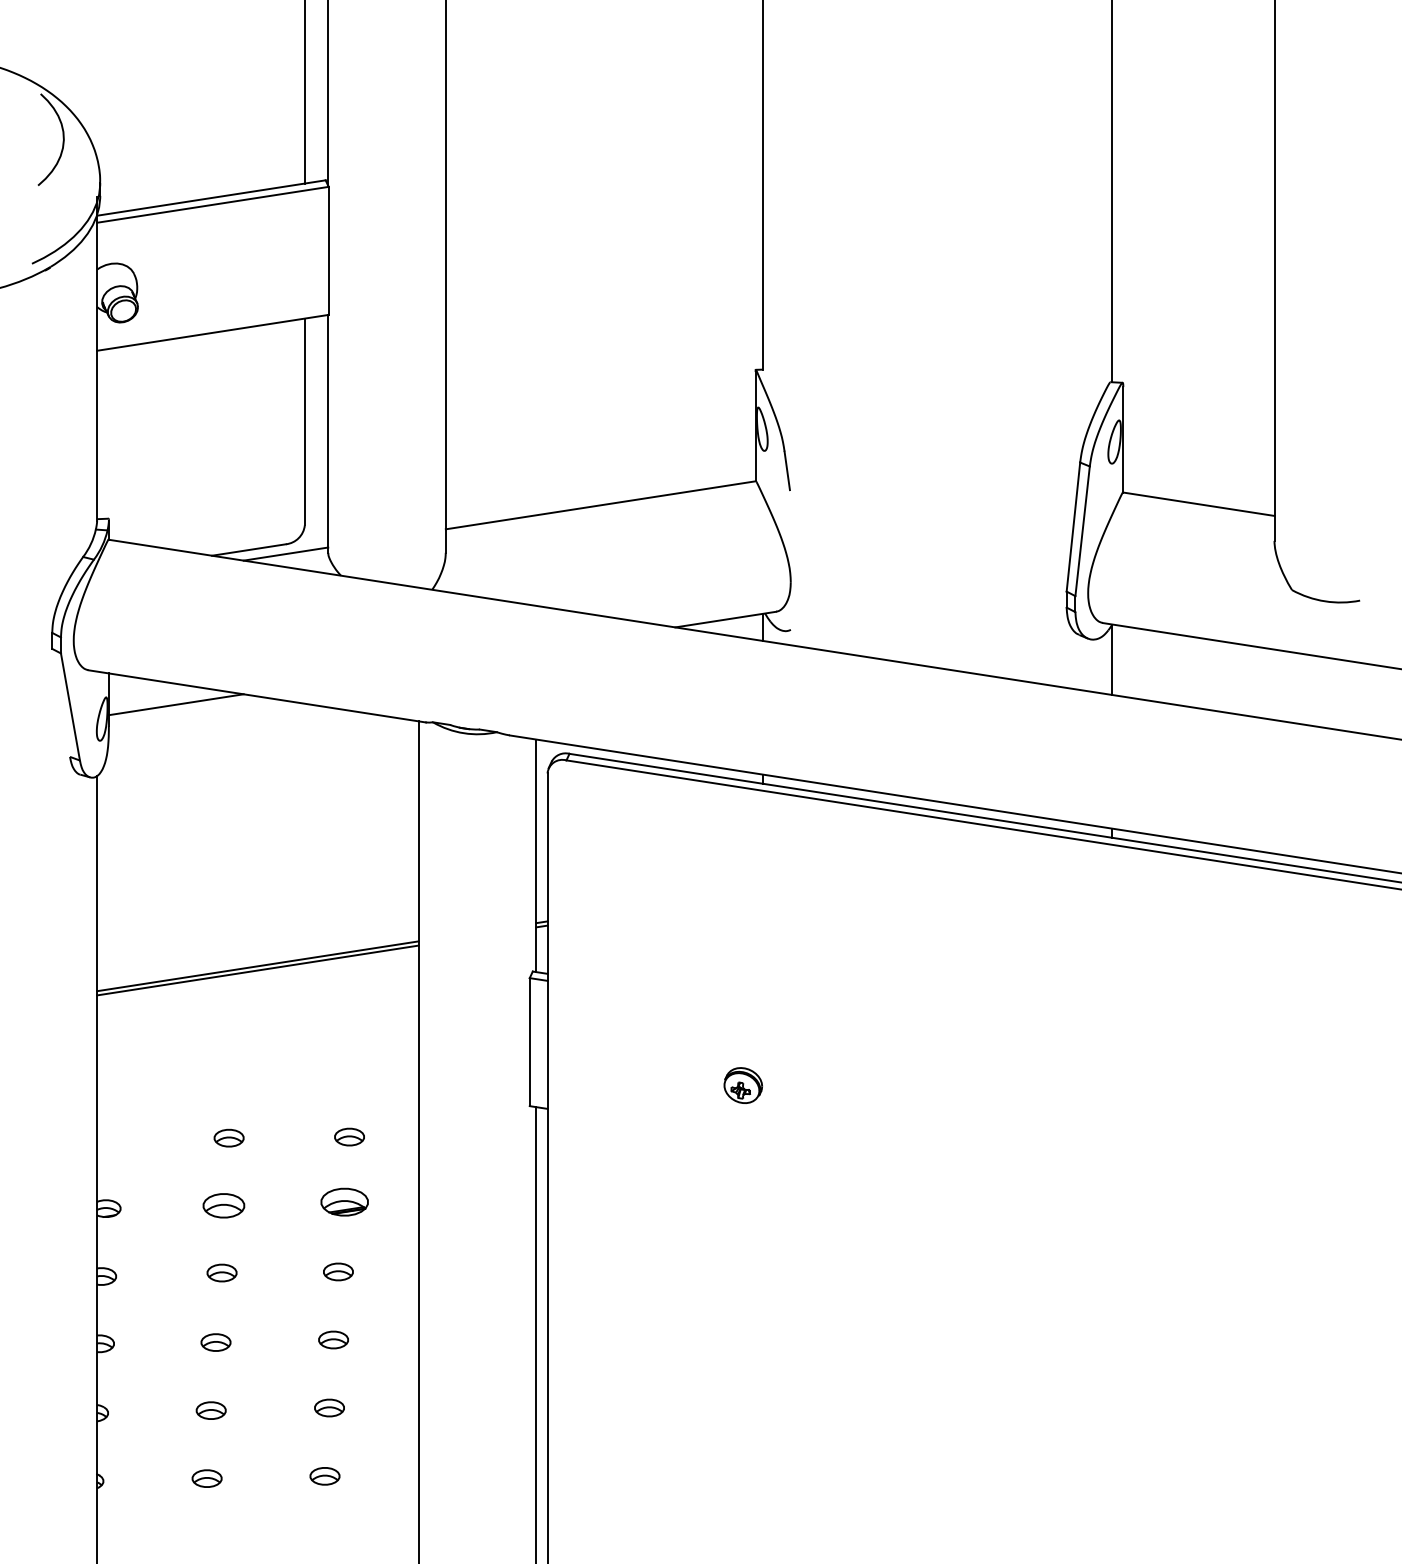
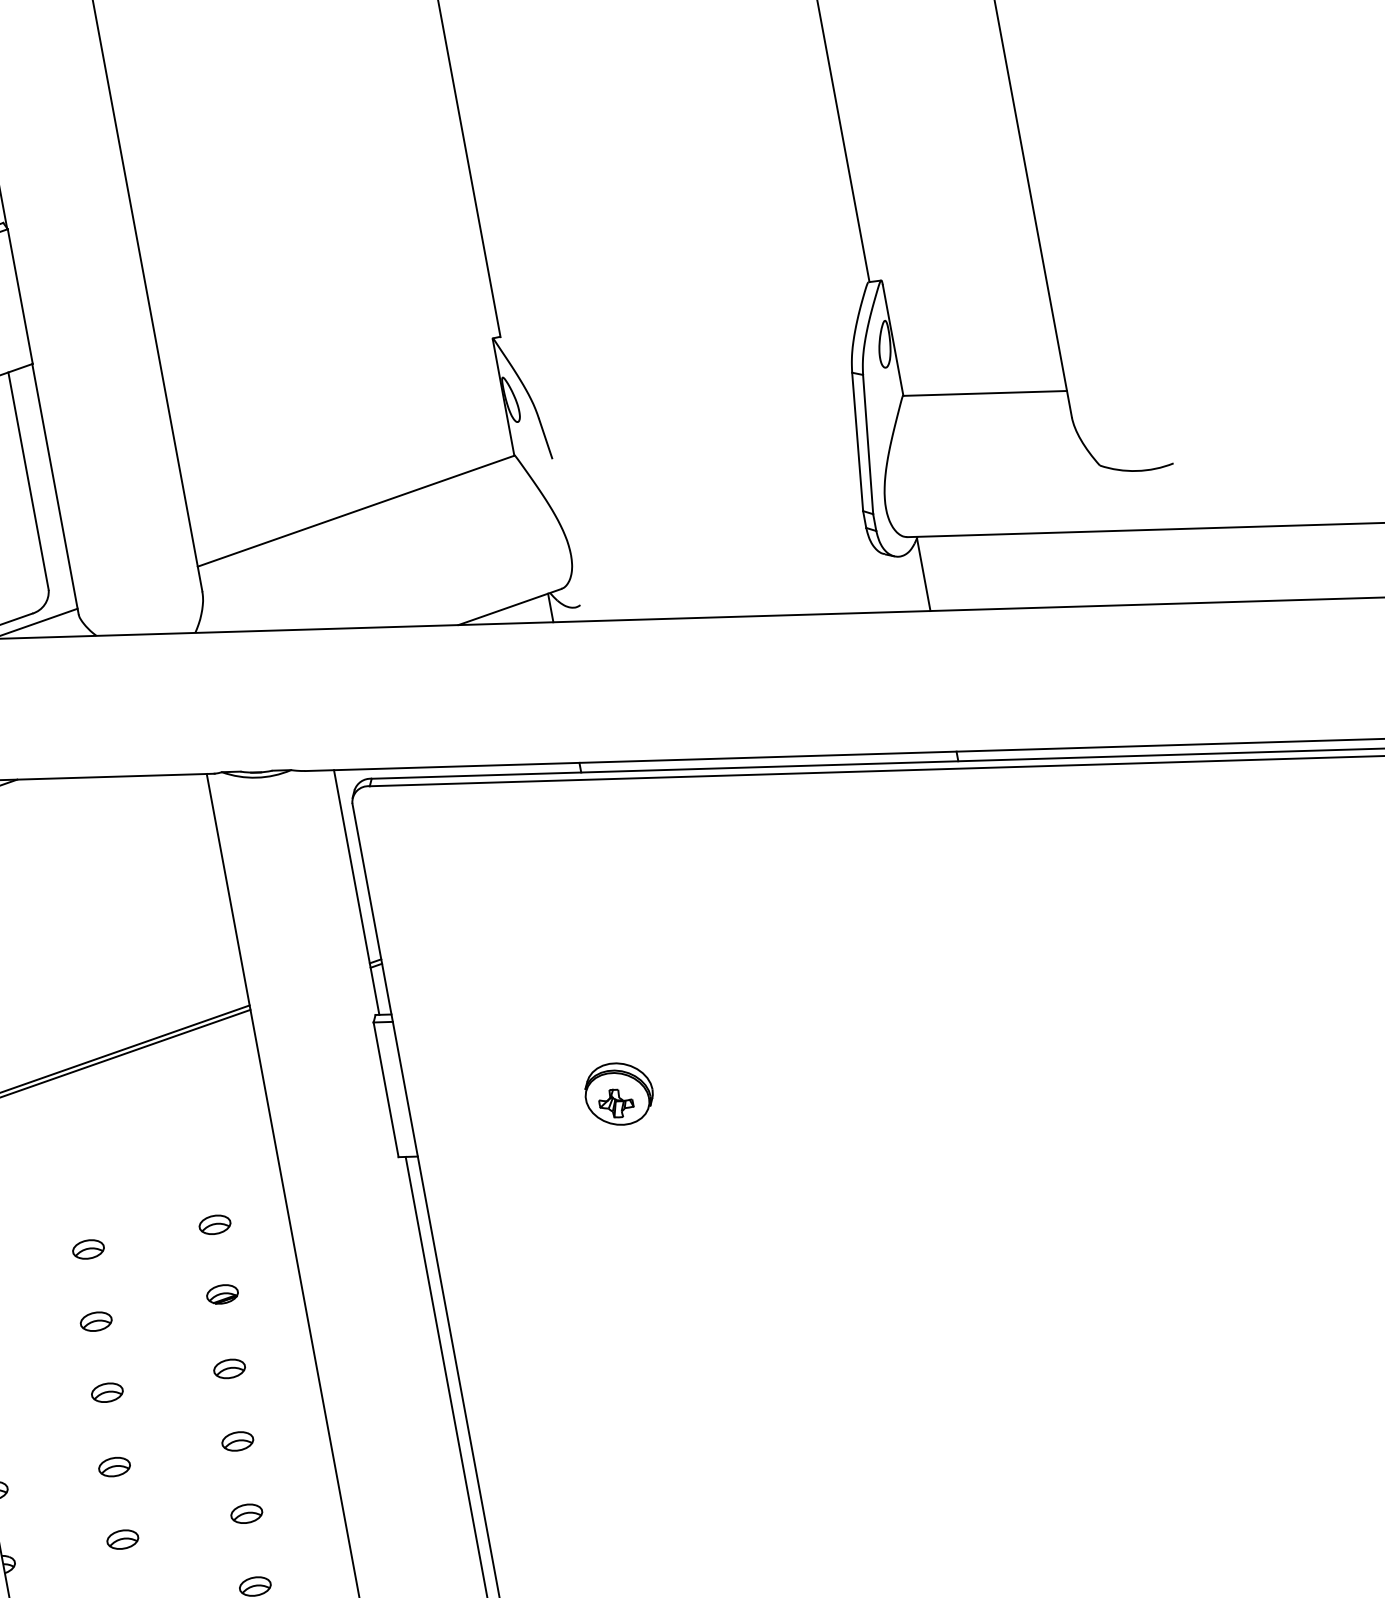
part: (743, 1085) -> (619, 1093), size x1.67
part: (344, 1202) -> (222, 1294), size x0.62
part: (223, 1205) -> (95, 1321), size x0.71

